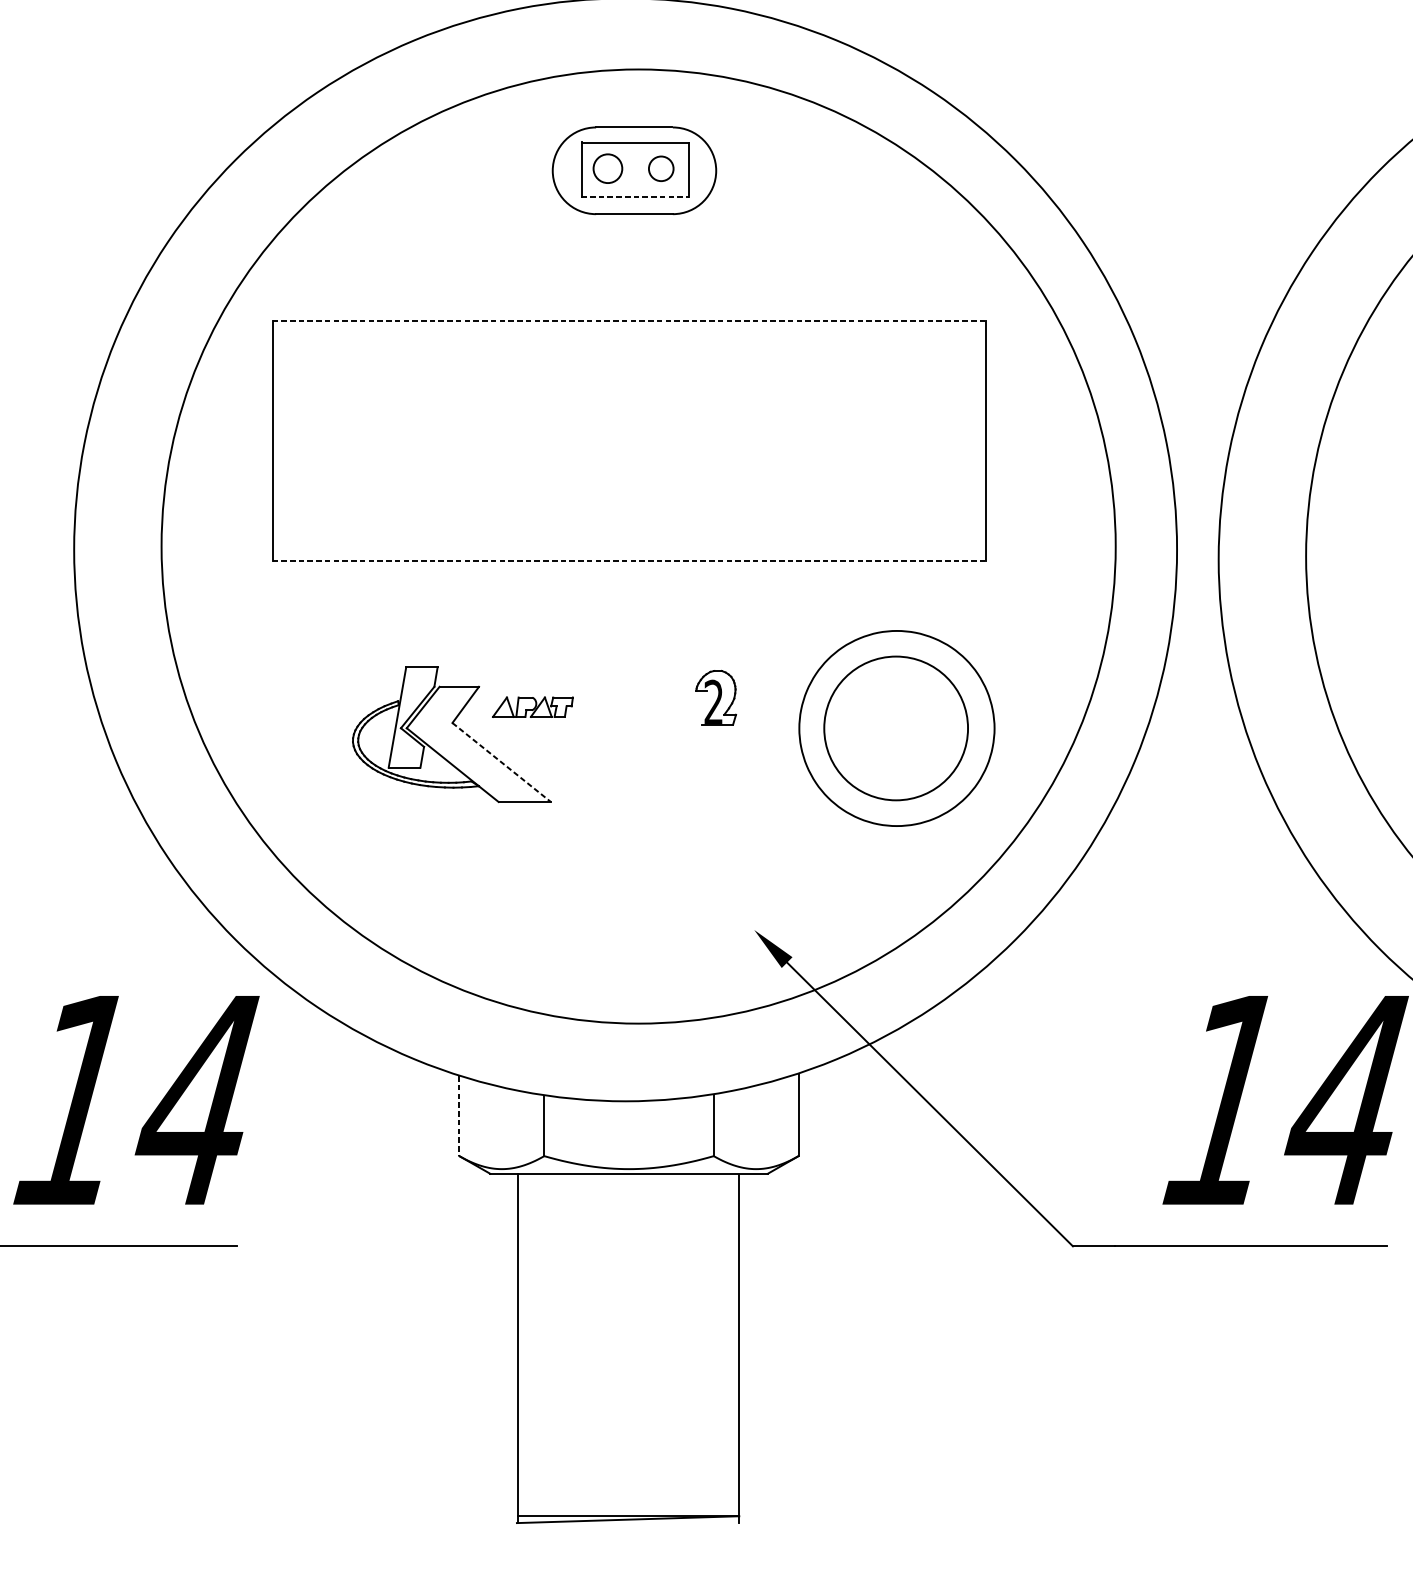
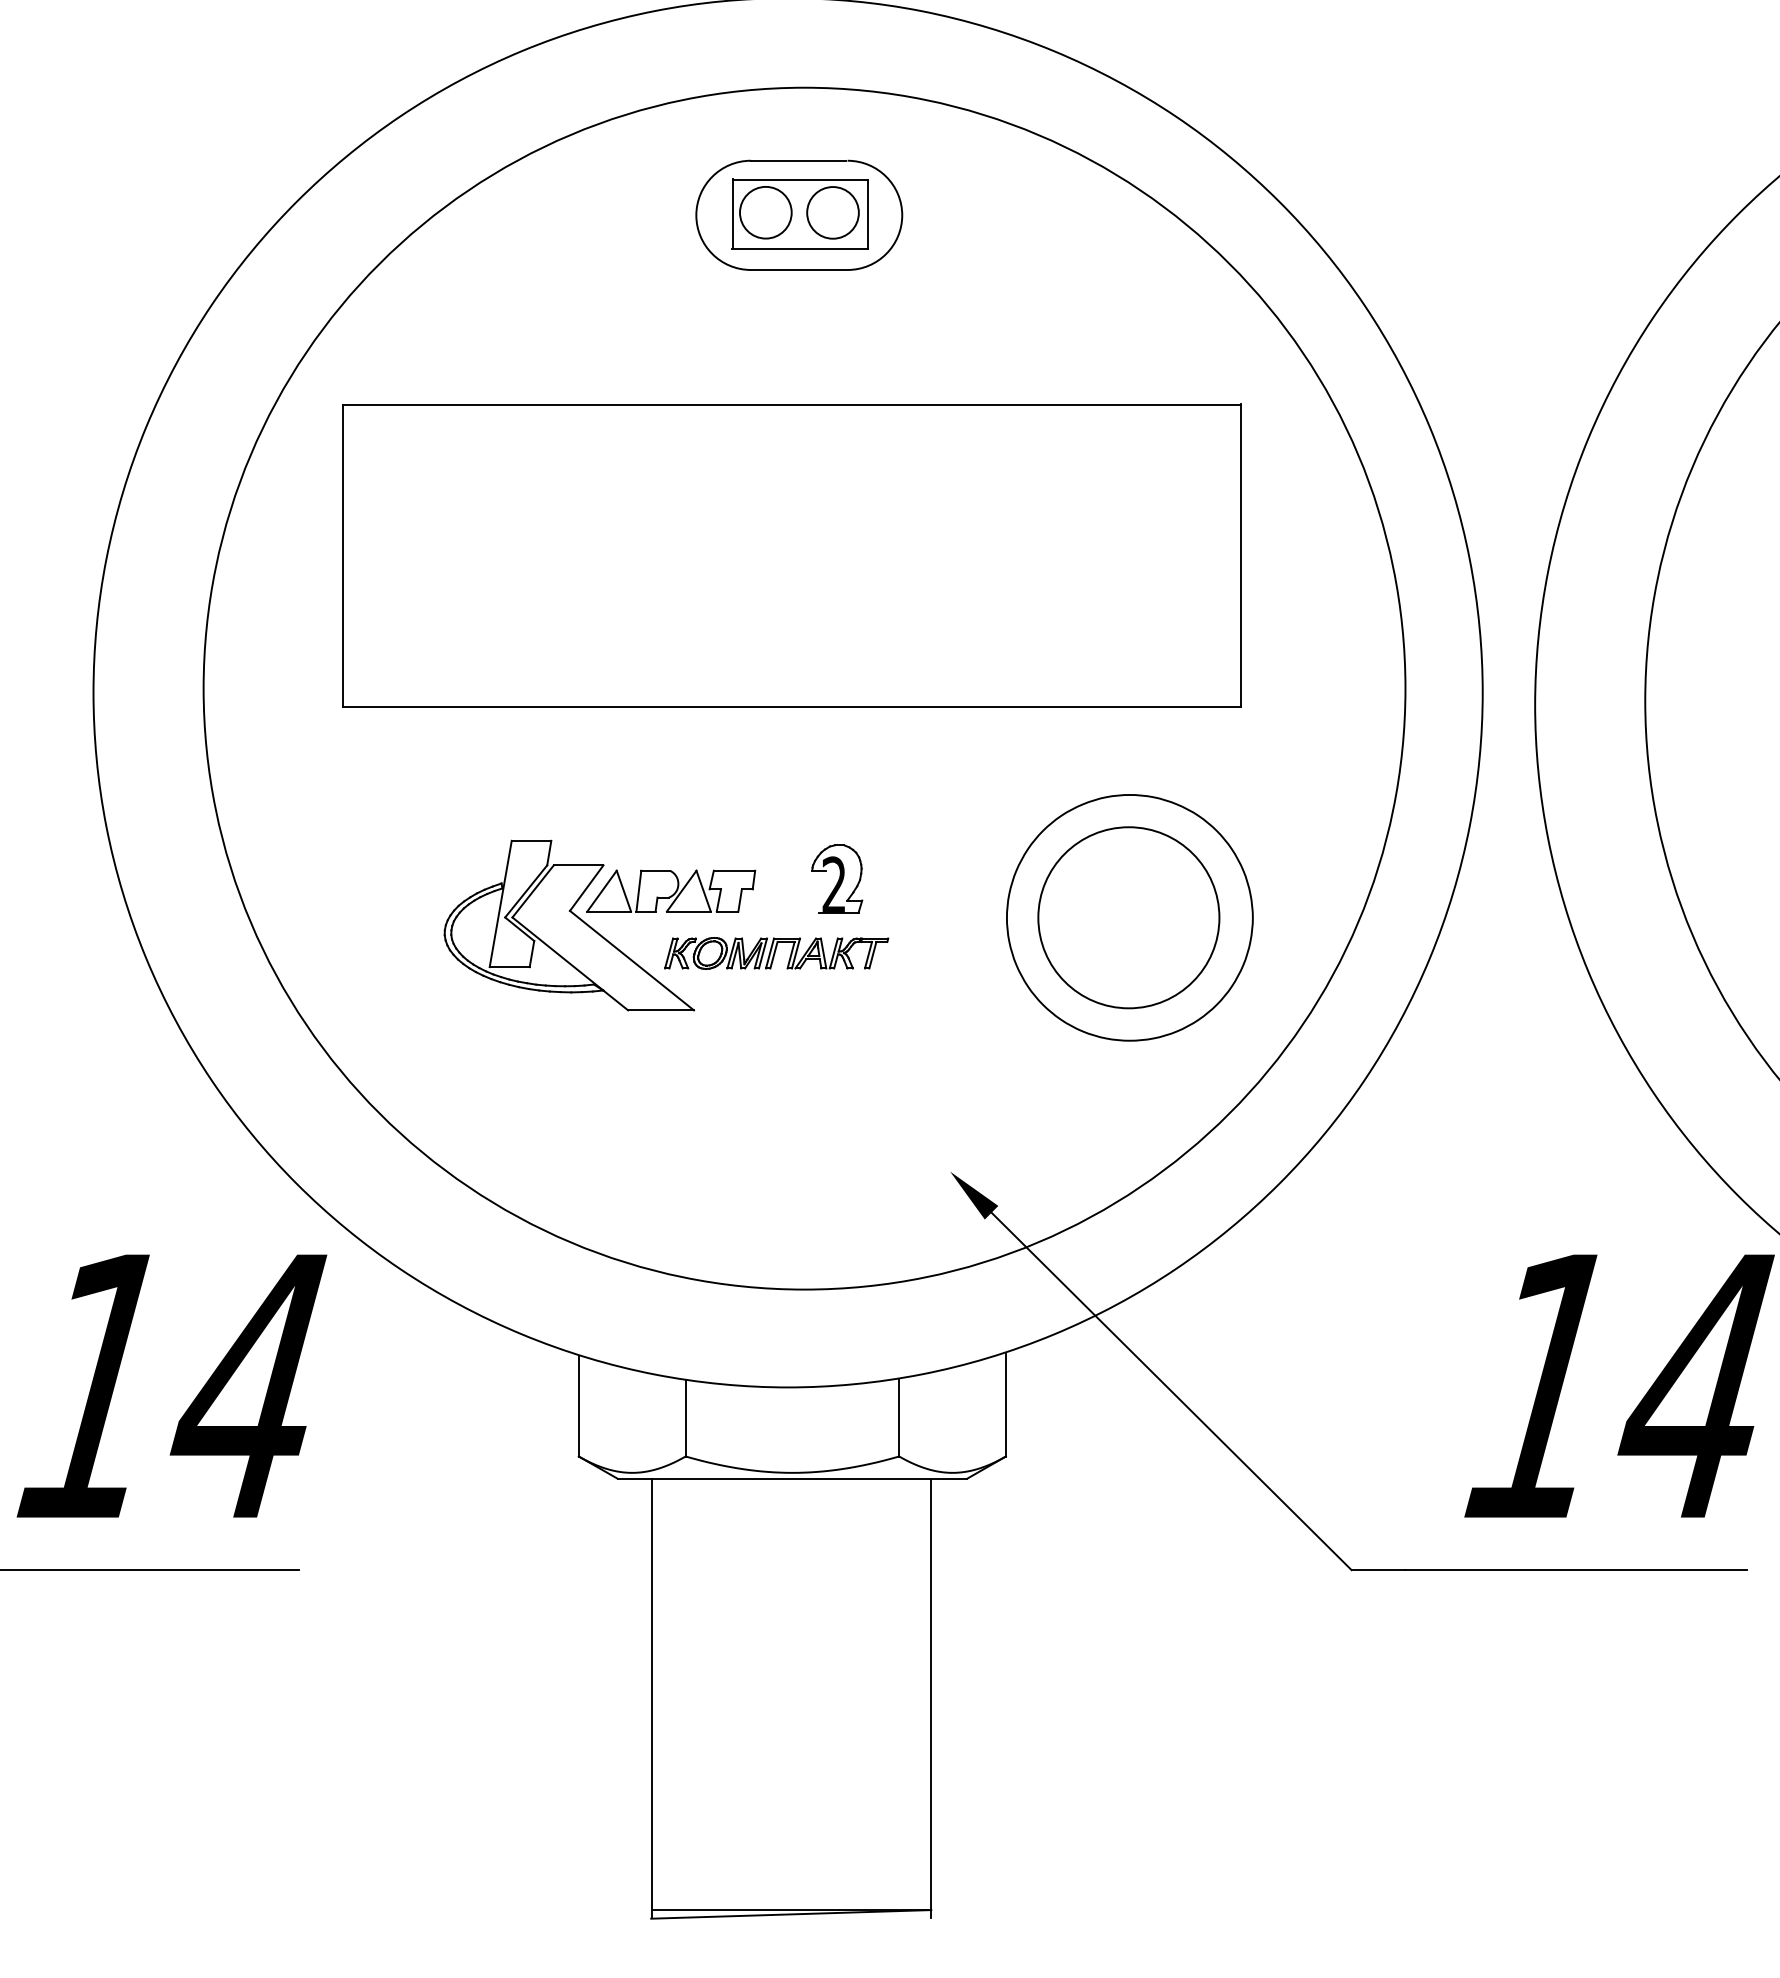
circle: (607, 168) -> (765, 212), size x1.43
circle: (660, 168) -> (832, 212), size x1.67
line: (634, 197) -> (799, 248), dashed -> solid
line: (629, 320) -> (792, 404), dashed -> solid
line: (629, 560) -> (792, 706), dashed -> solid
part: (716, 697) -> (837, 878), moved
part: (533, 706) -> (671, 890), size x1.67
part: (616, 756) -> (776, 953), added
line: (502, 762) -> (632, 960), dashed -> solid
line: (459, 1116) -> (578, 1406), dashed -> solid

